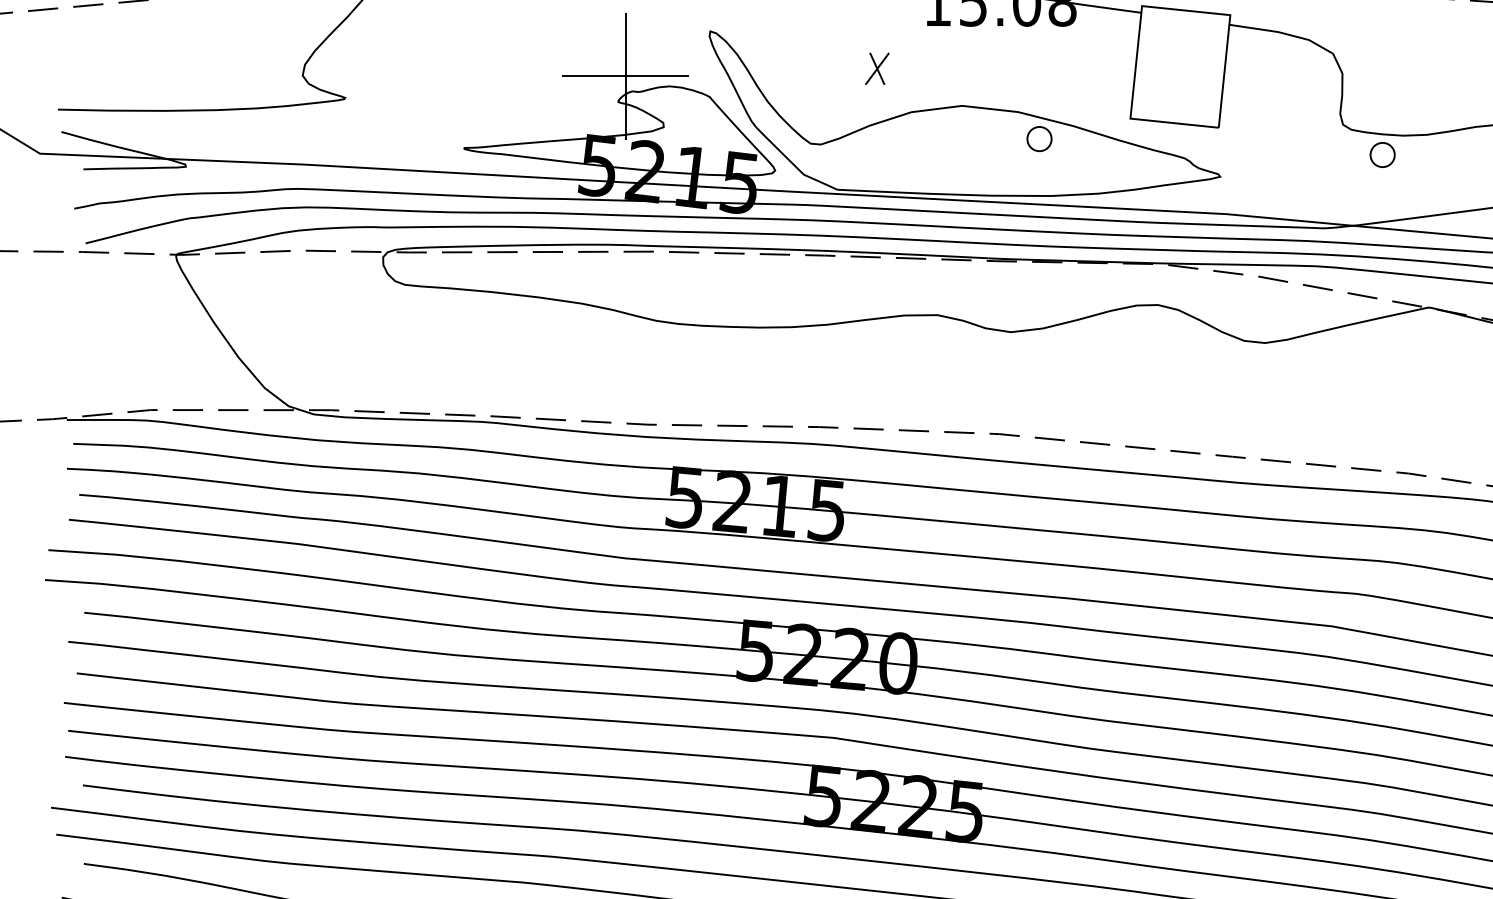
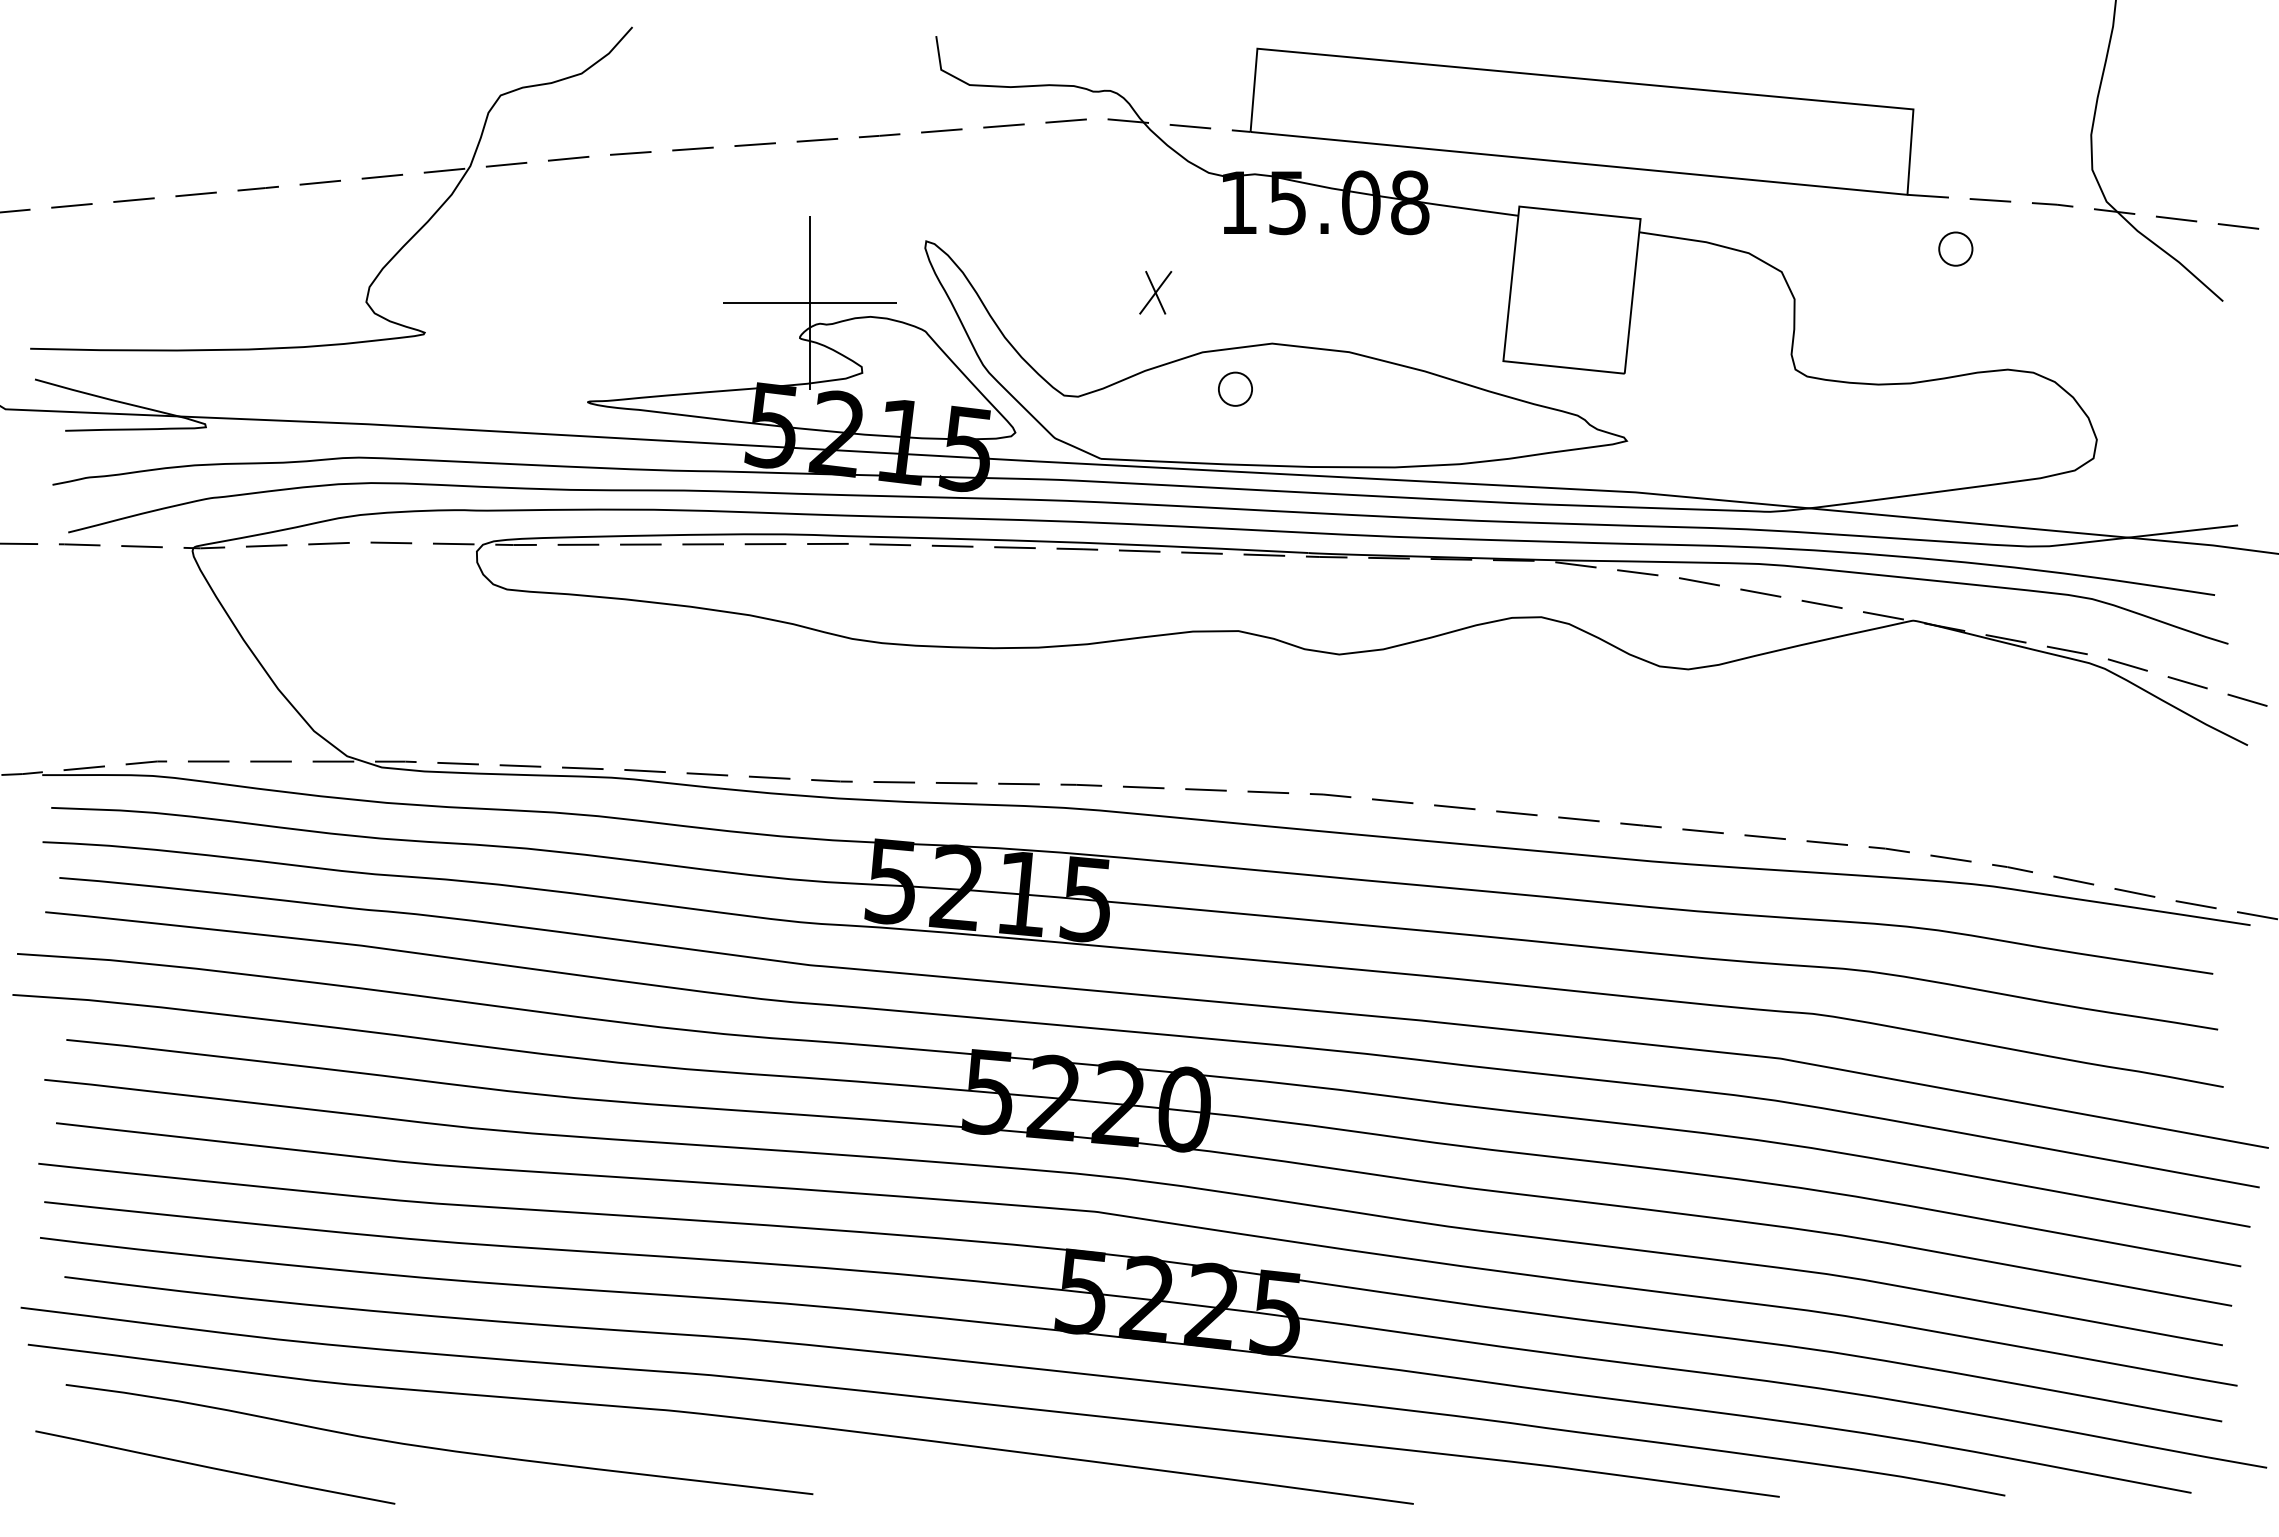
part: (1039, 138) -> (1235, 388), moved
part: (1382, 154) -> (1955, 248), moved

